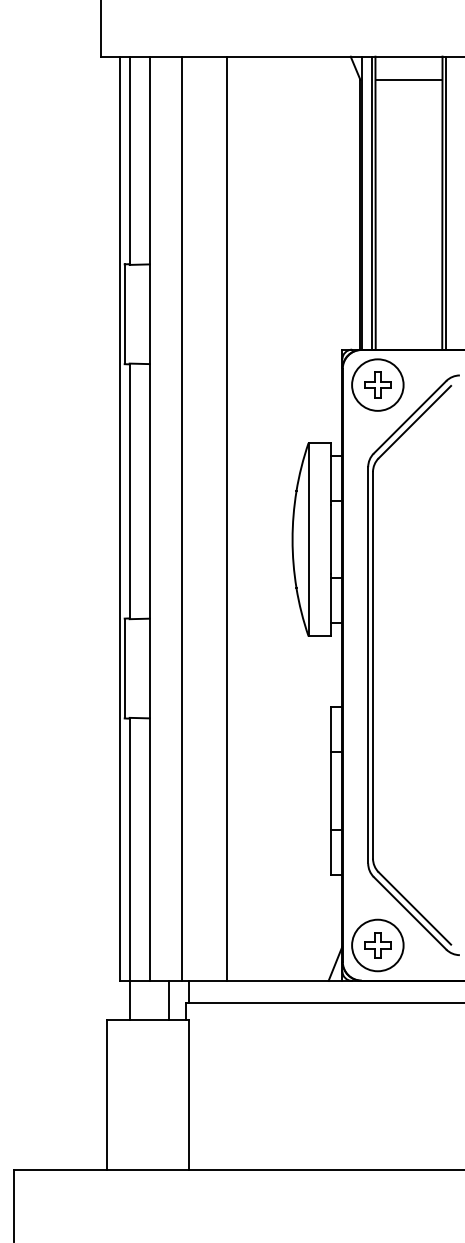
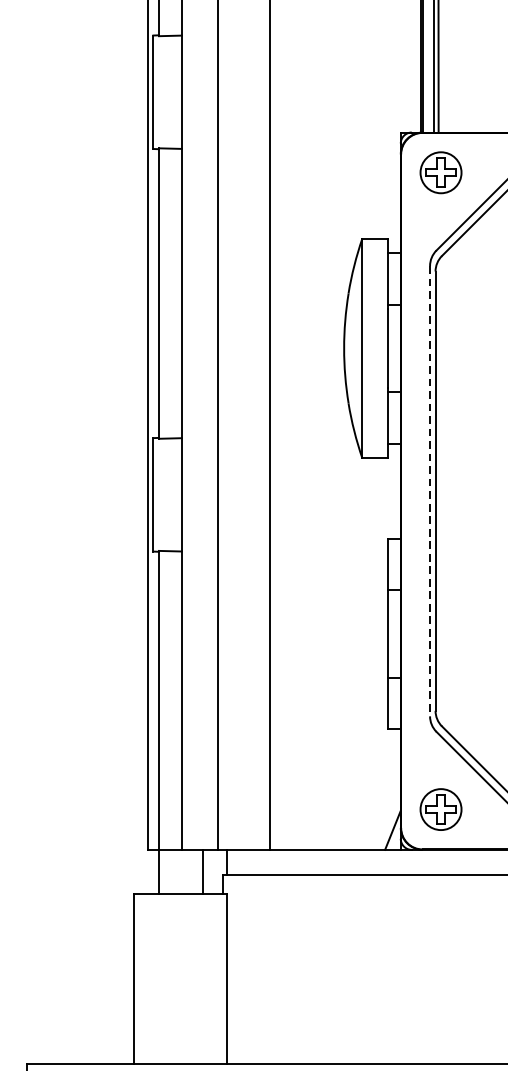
circle: (377, 384) -> (440, 172), size x0.7
line: (368, 665) -> (430, 491), solid -> dashed
circle: (377, 945) -> (440, 809), size x0.7

